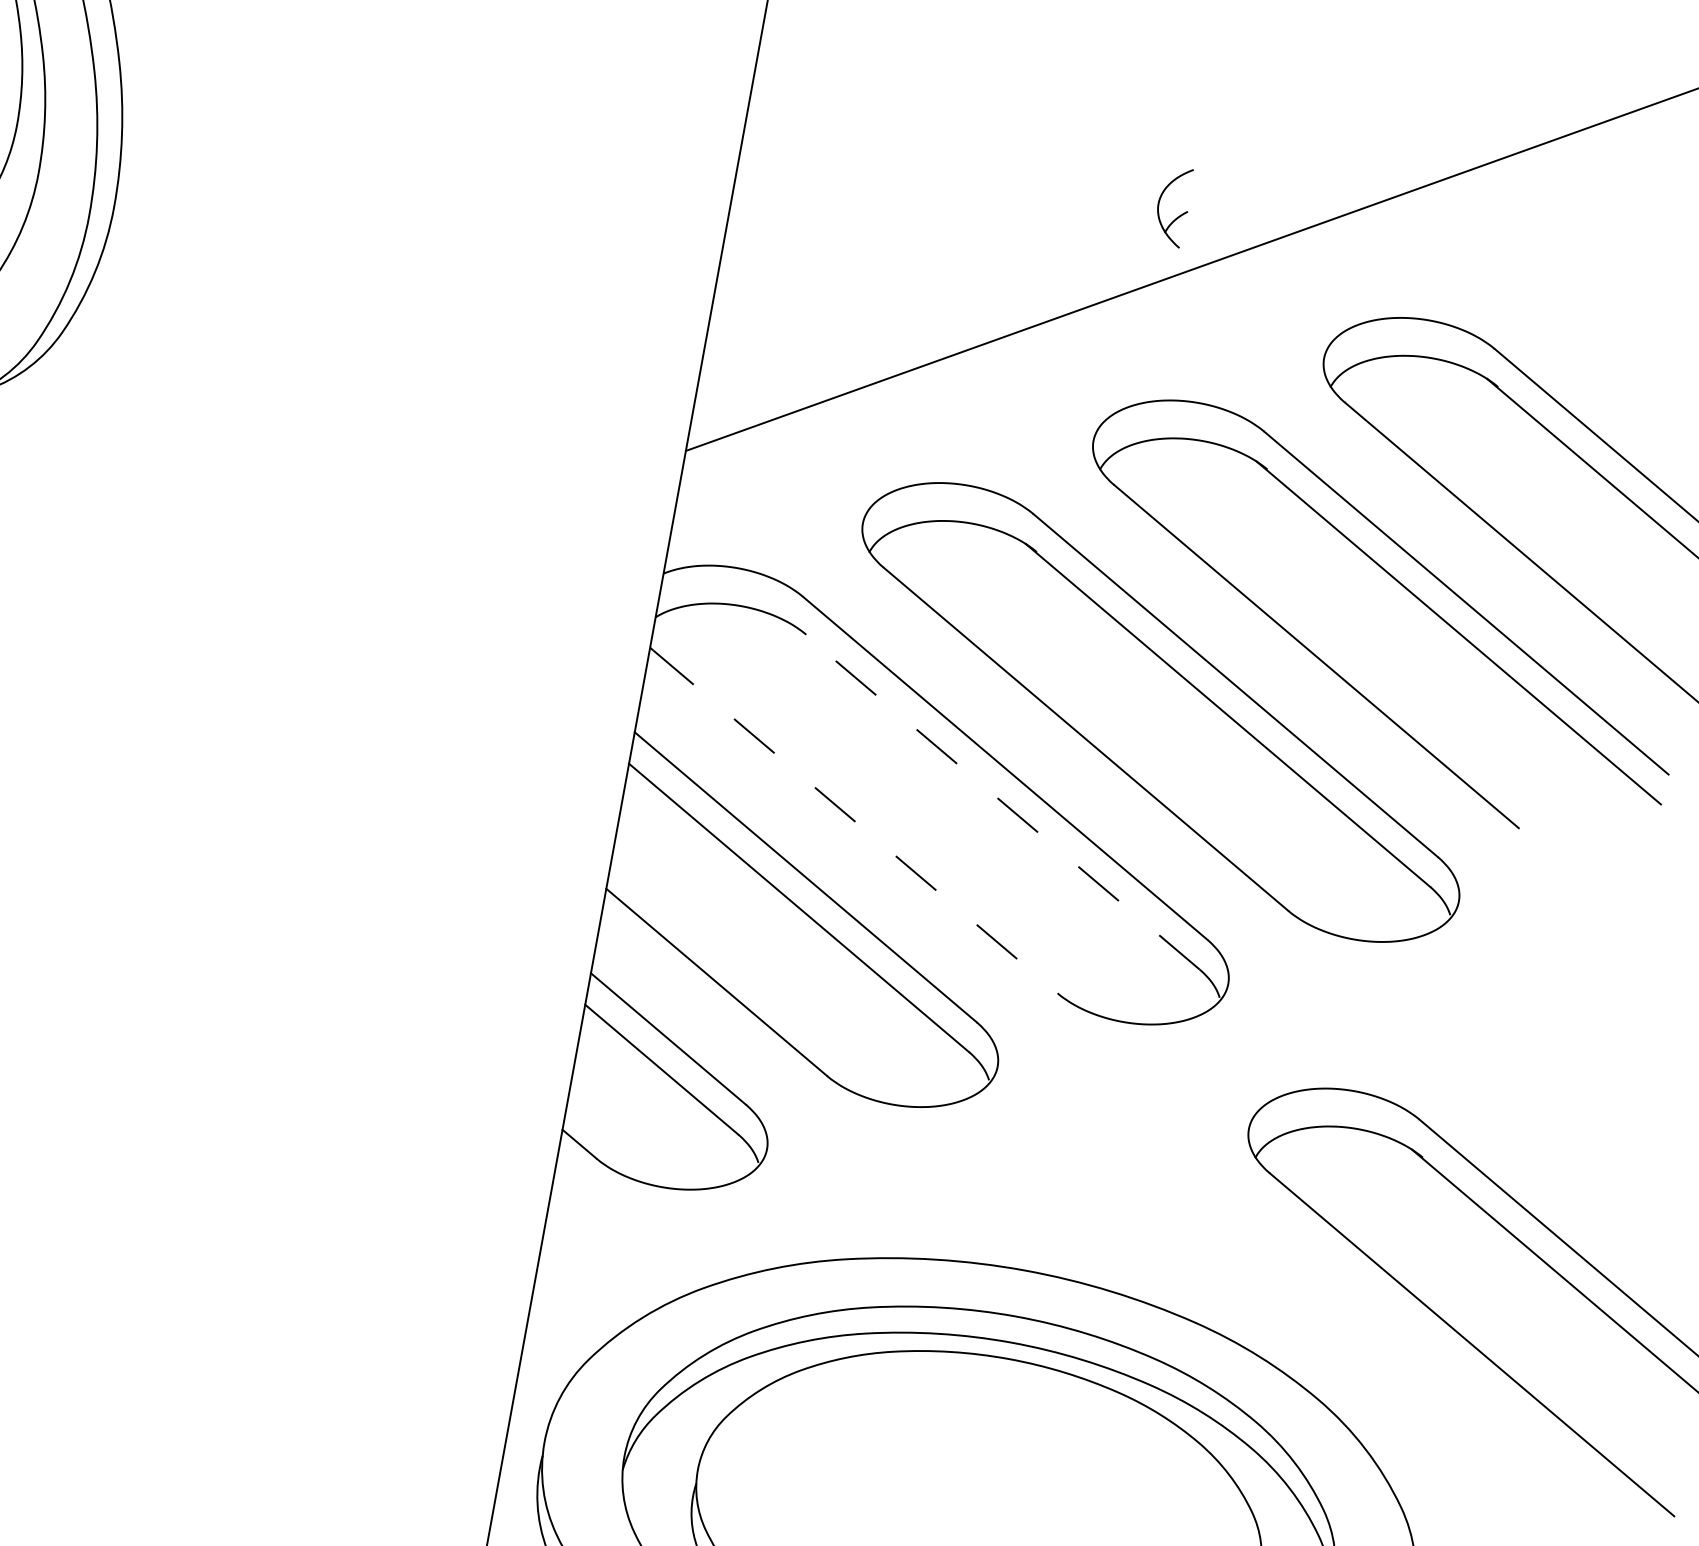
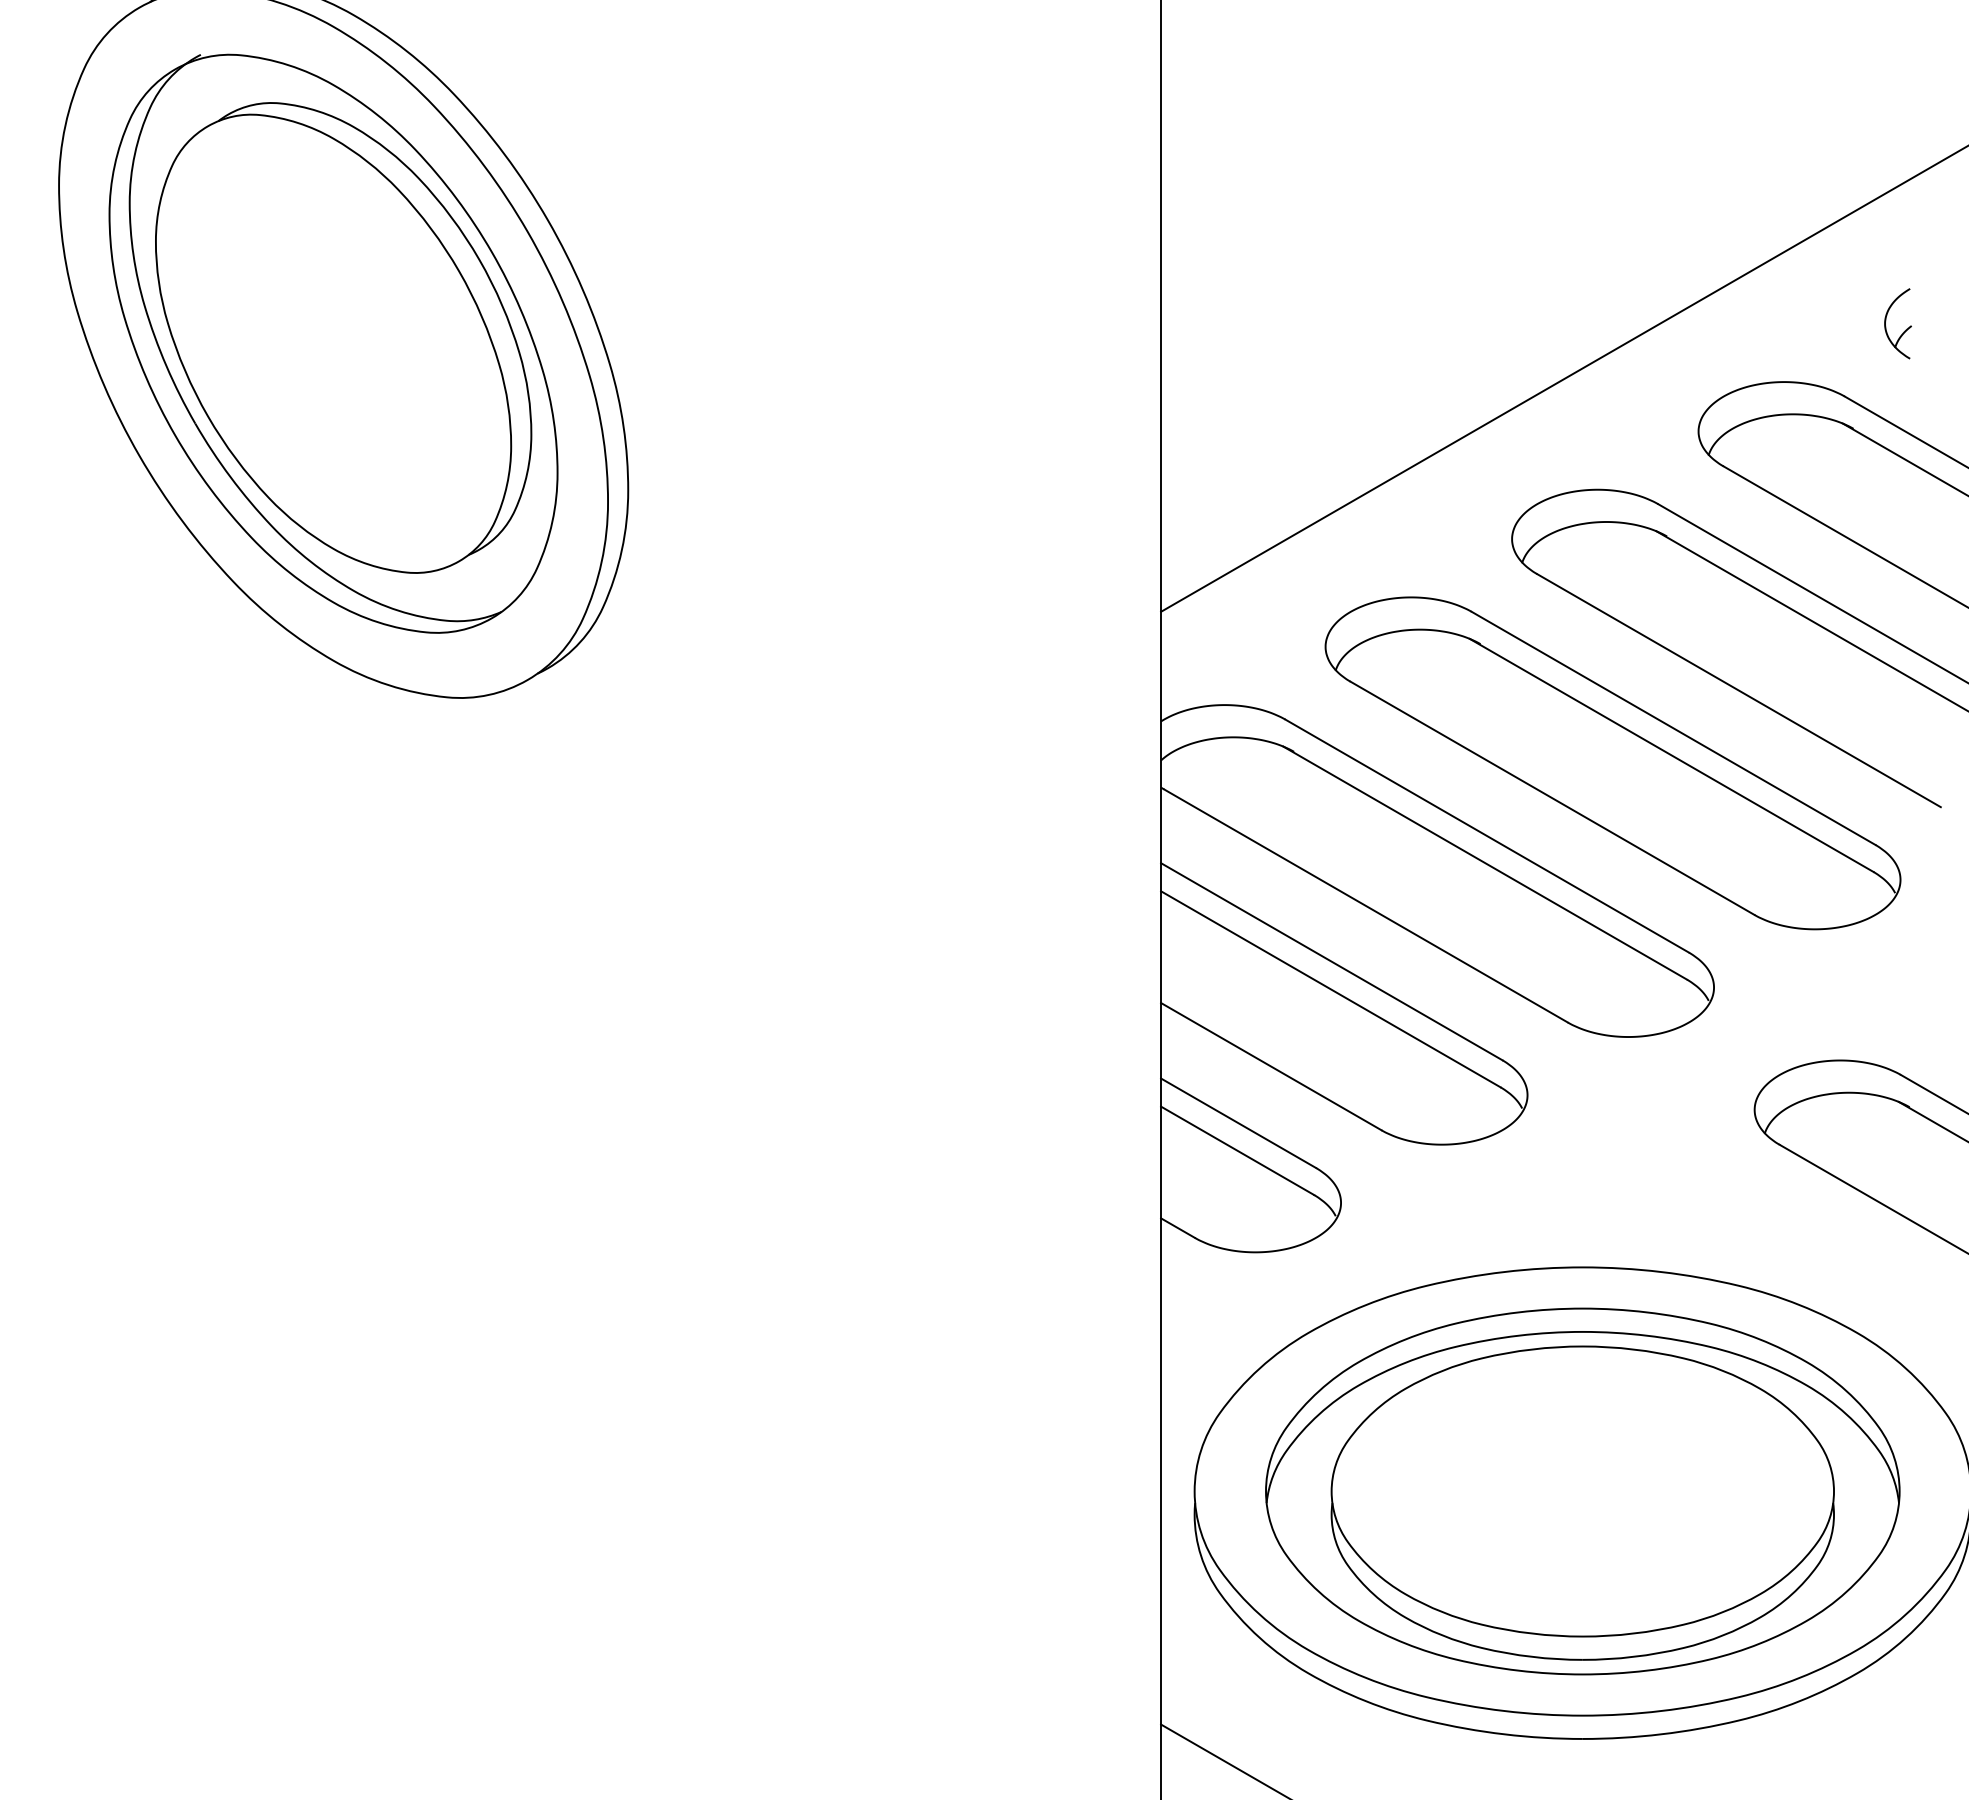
part: (1178, 215) -> (1904, 330), moved
line: (996, 797) -> (1484, 862), dashed -> solid
line: (855, 822) -> (1366, 906), dashed -> solid

